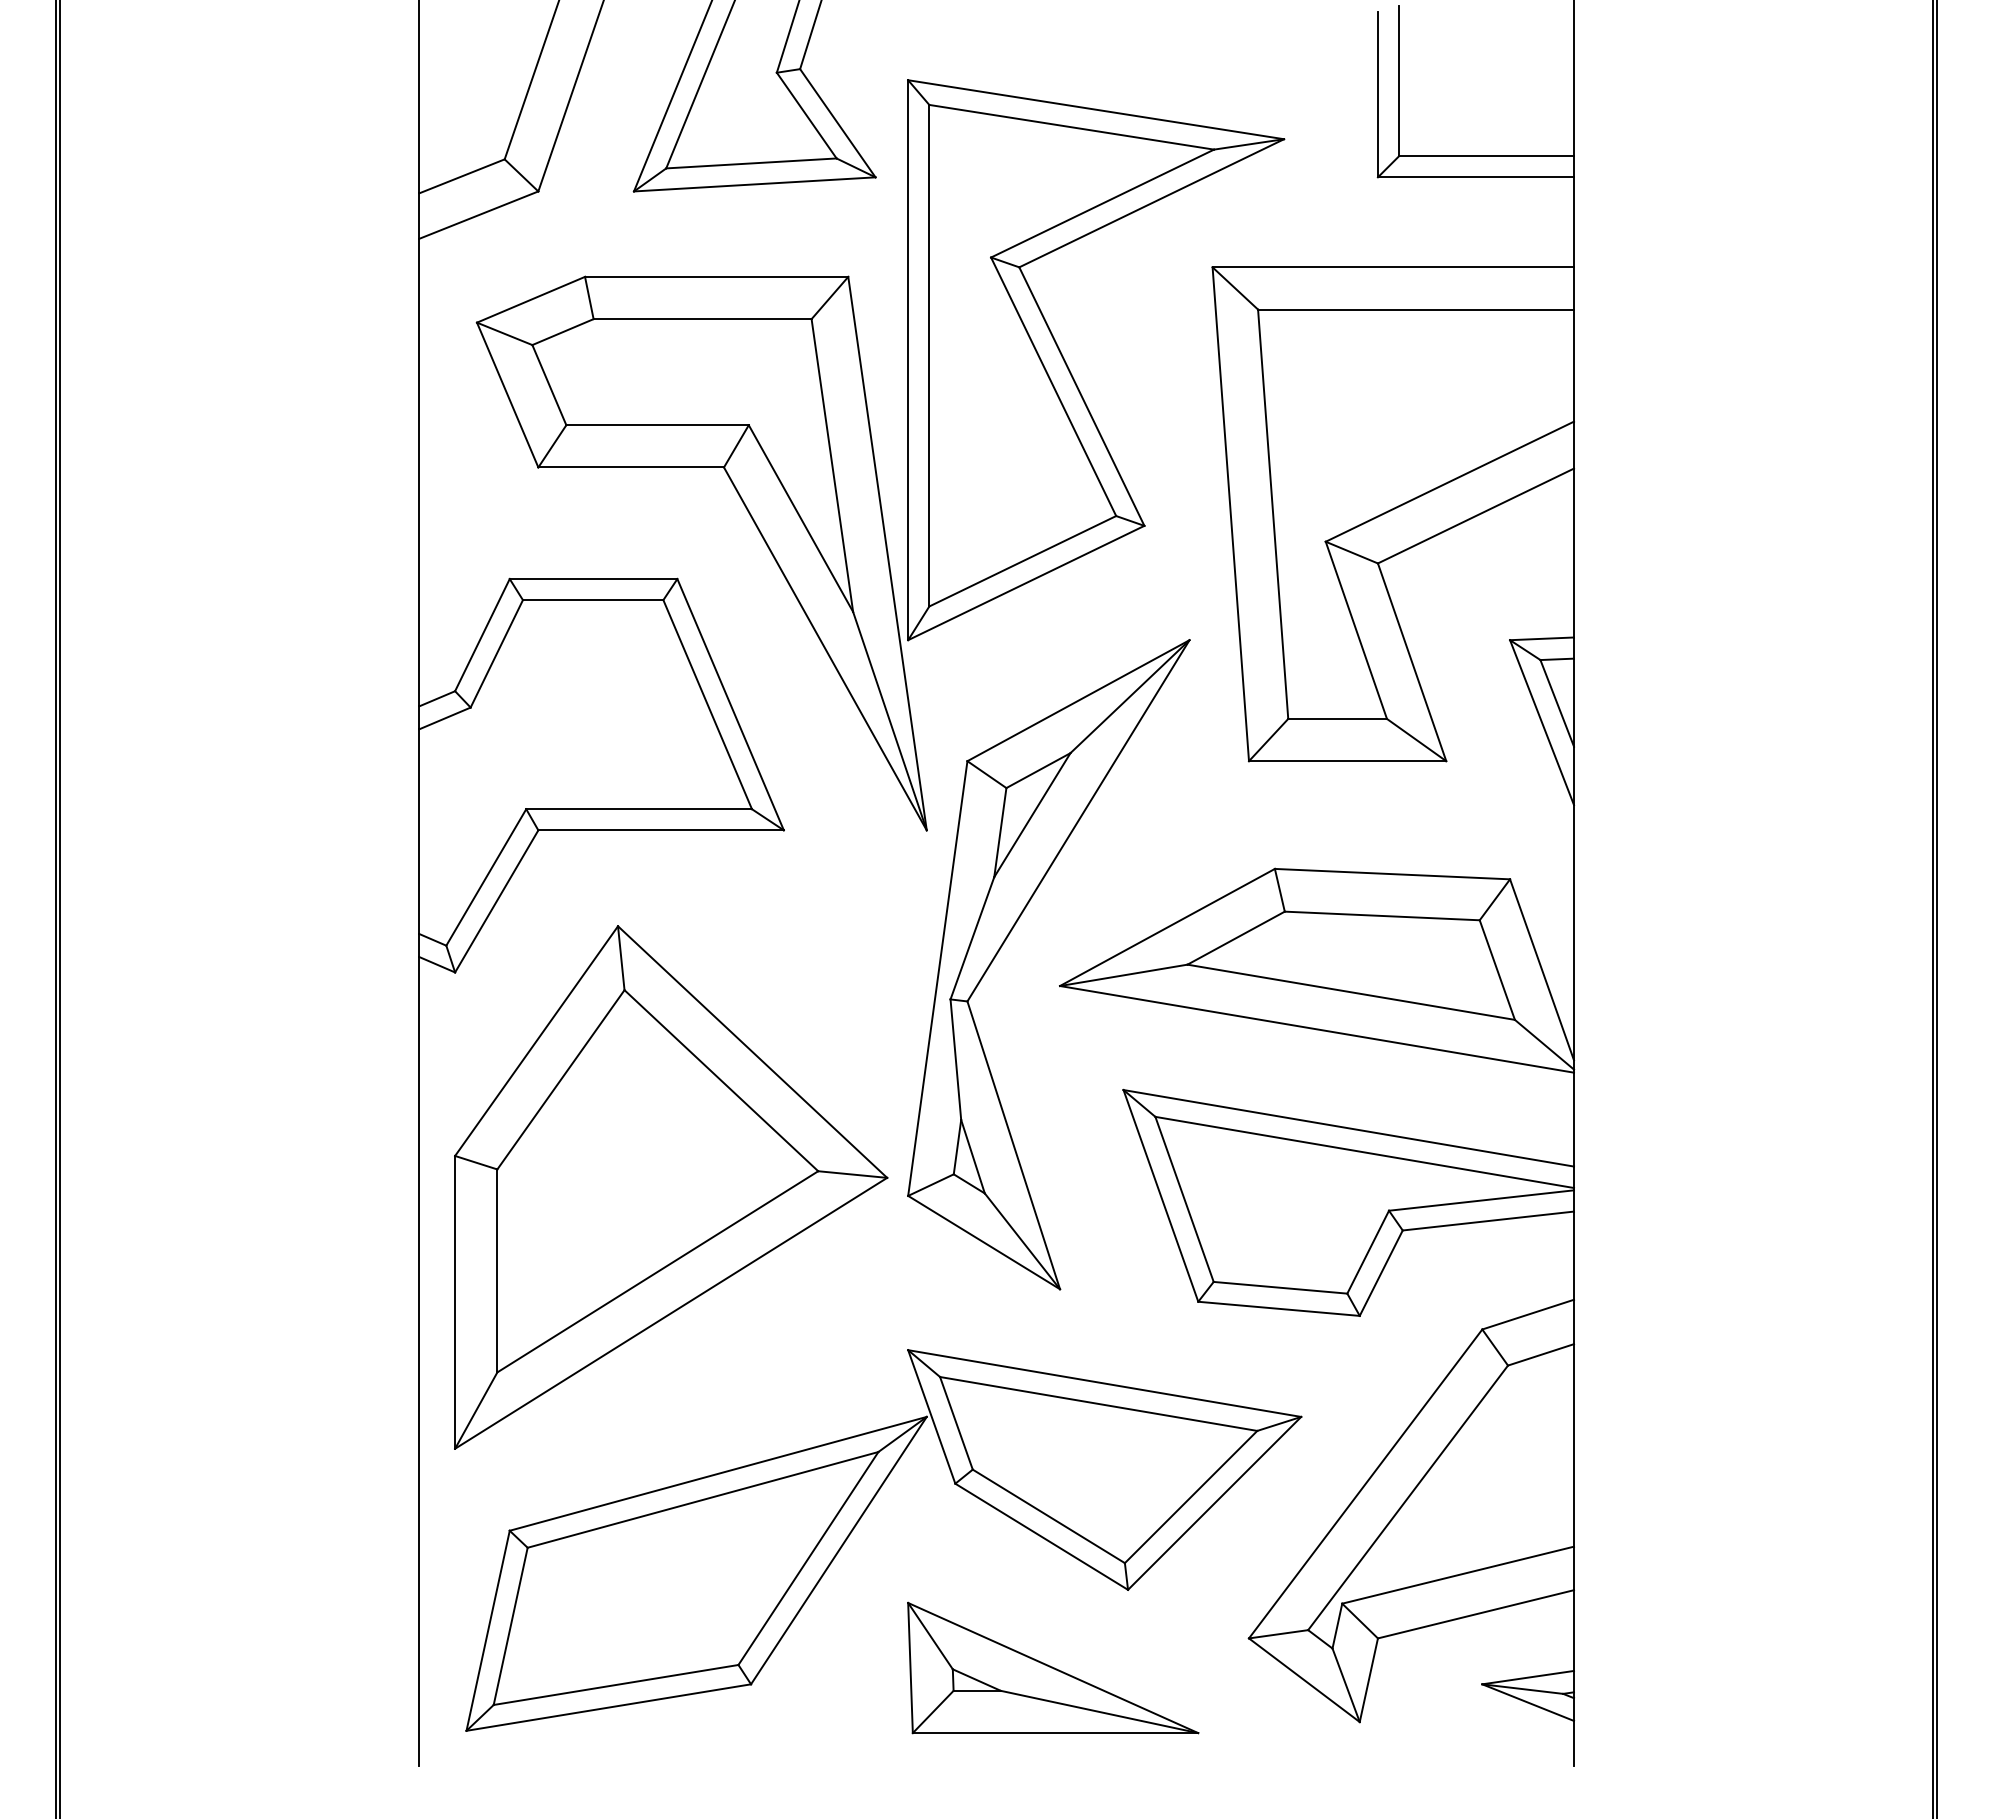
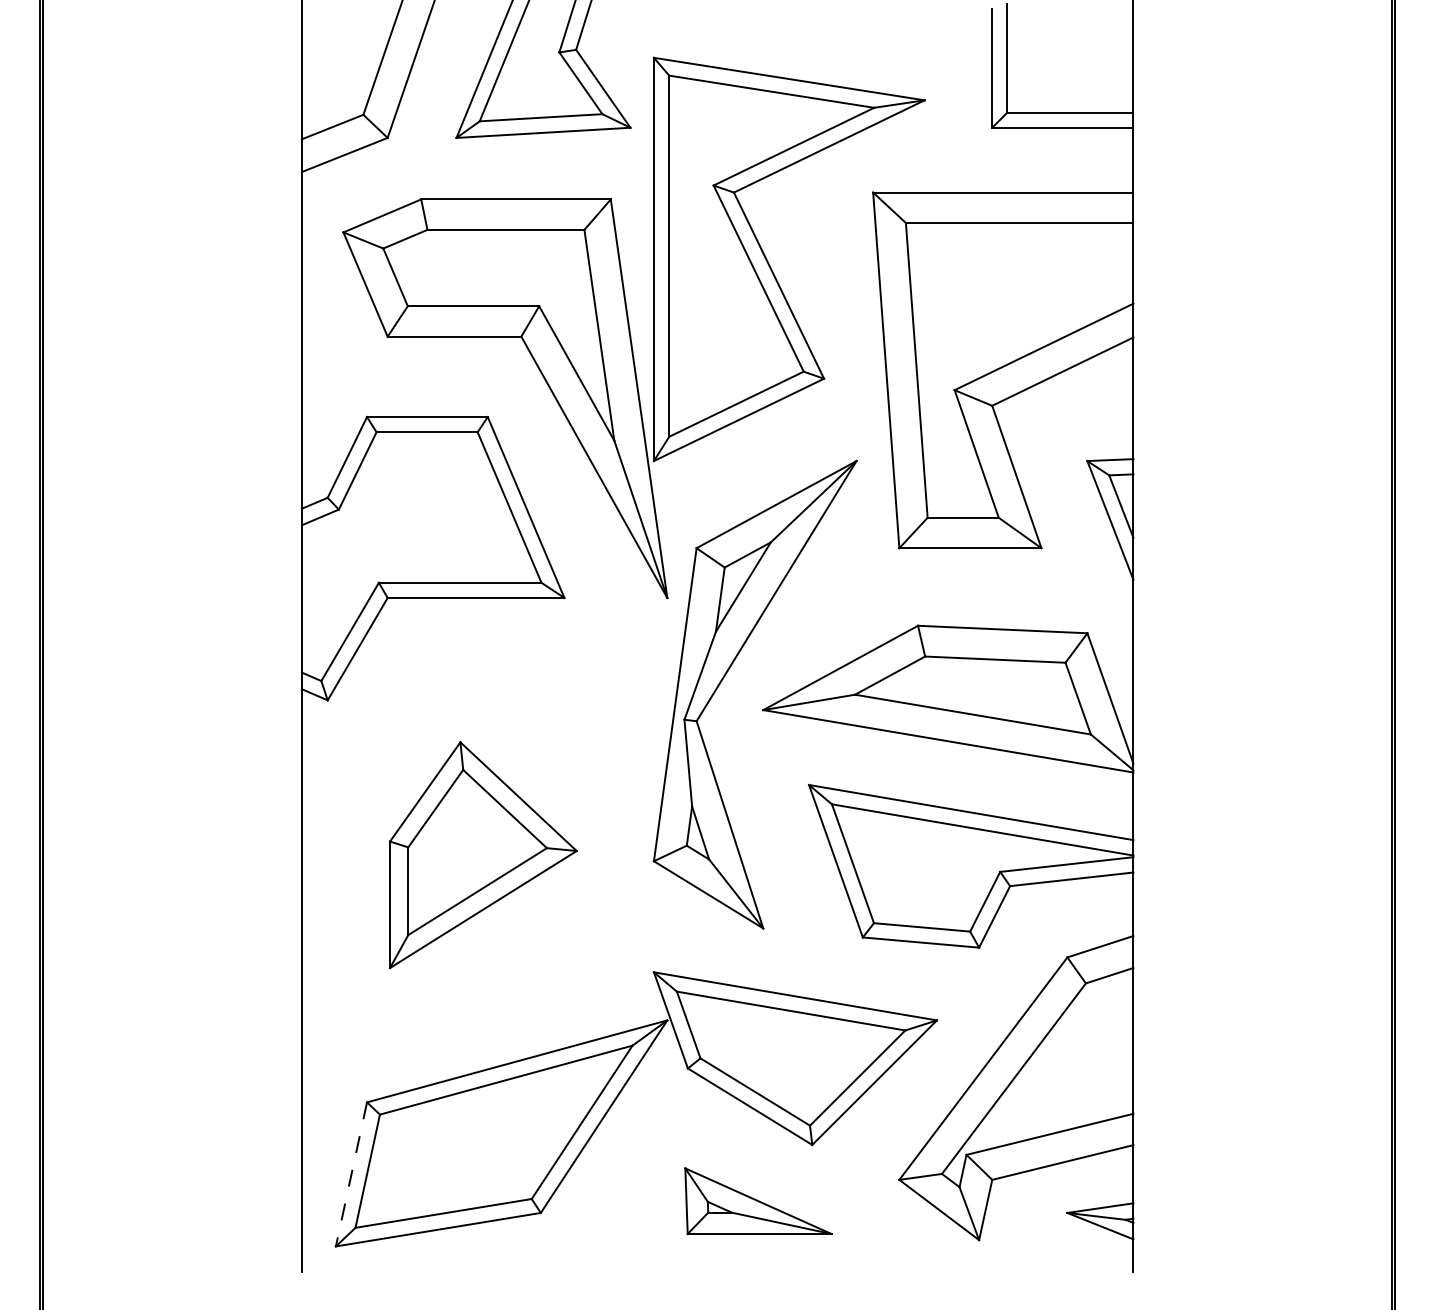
part: (671, 1187) -> (483, 855), size x0.6
line: (488, 1631) -> (351, 1174), solid -> dashed
part: (1053, 1667) -> (758, 1200), size x0.7

